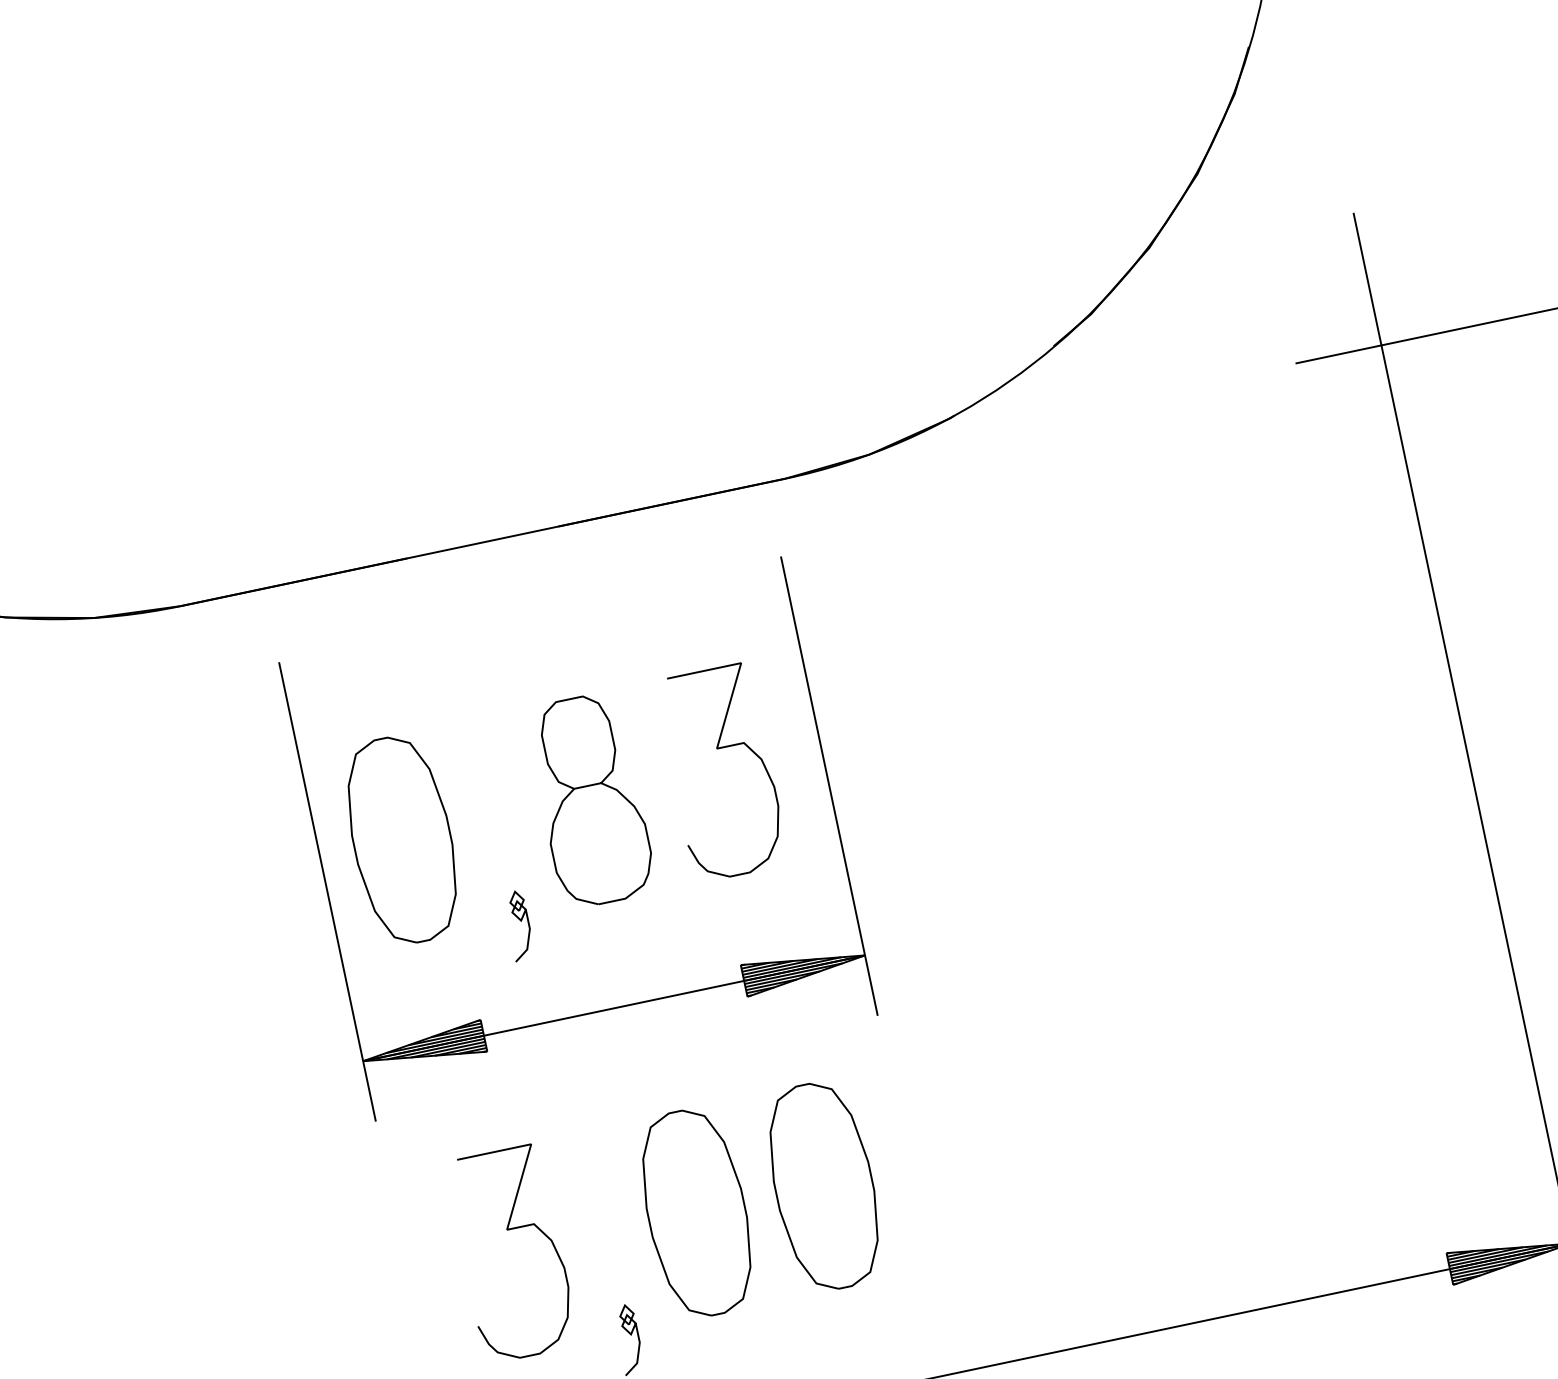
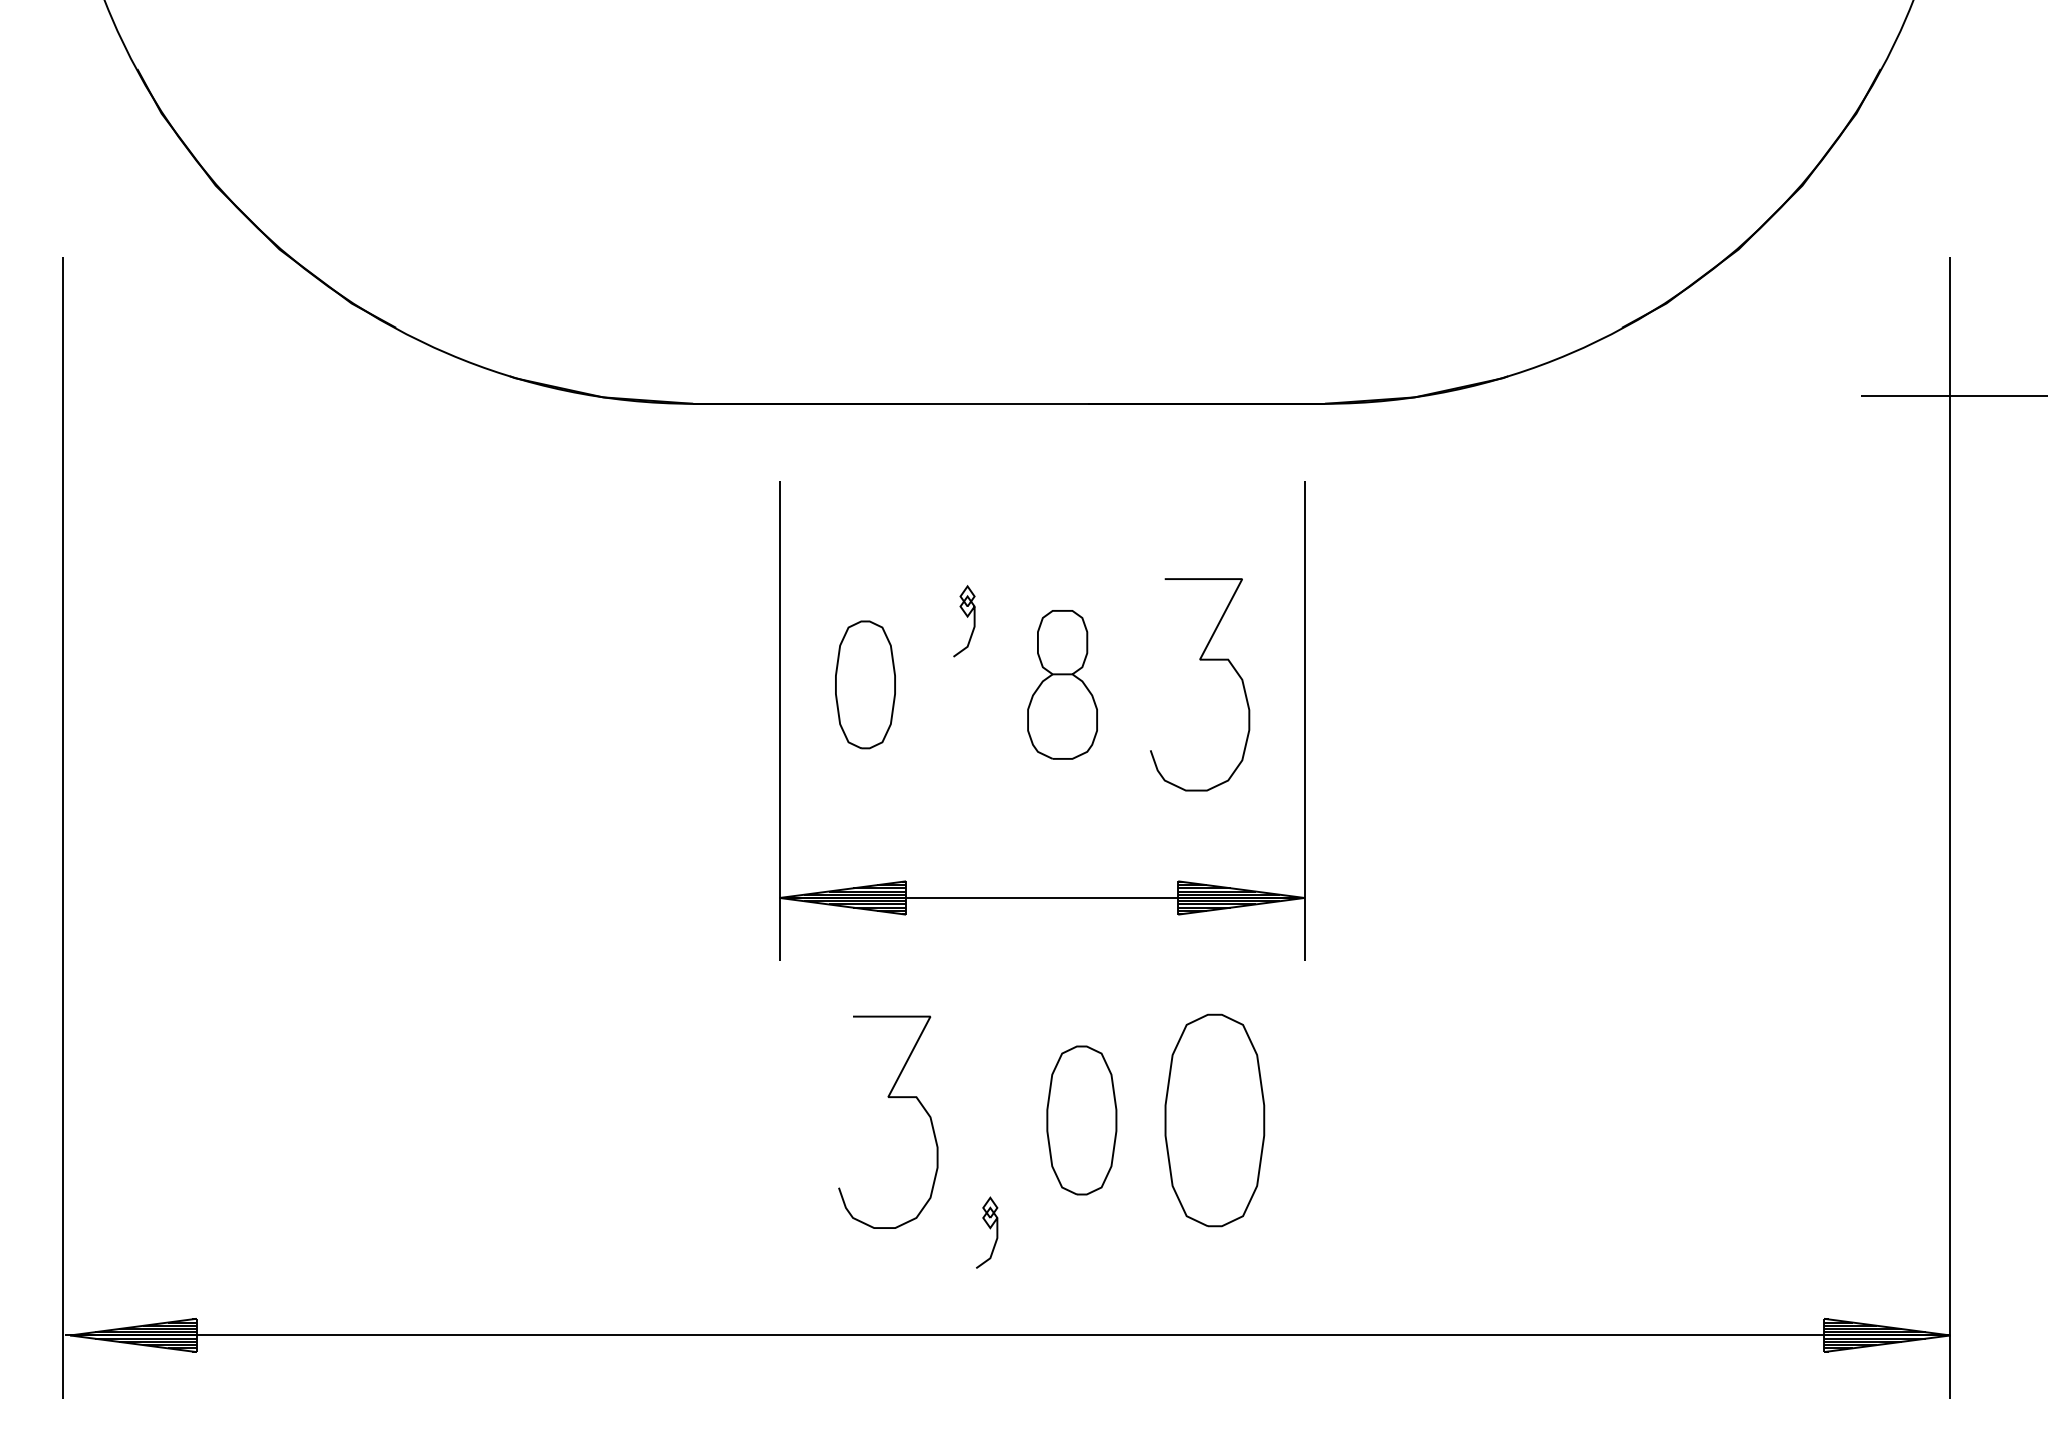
part: (590, 800) -> (1062, 684), size x0.7
part: (402, 839) -> (865, 684), size x0.6
part: (519, 925) -> (964, 621), moved
part: (696, 1213) -> (1081, 1120), size x0.7

